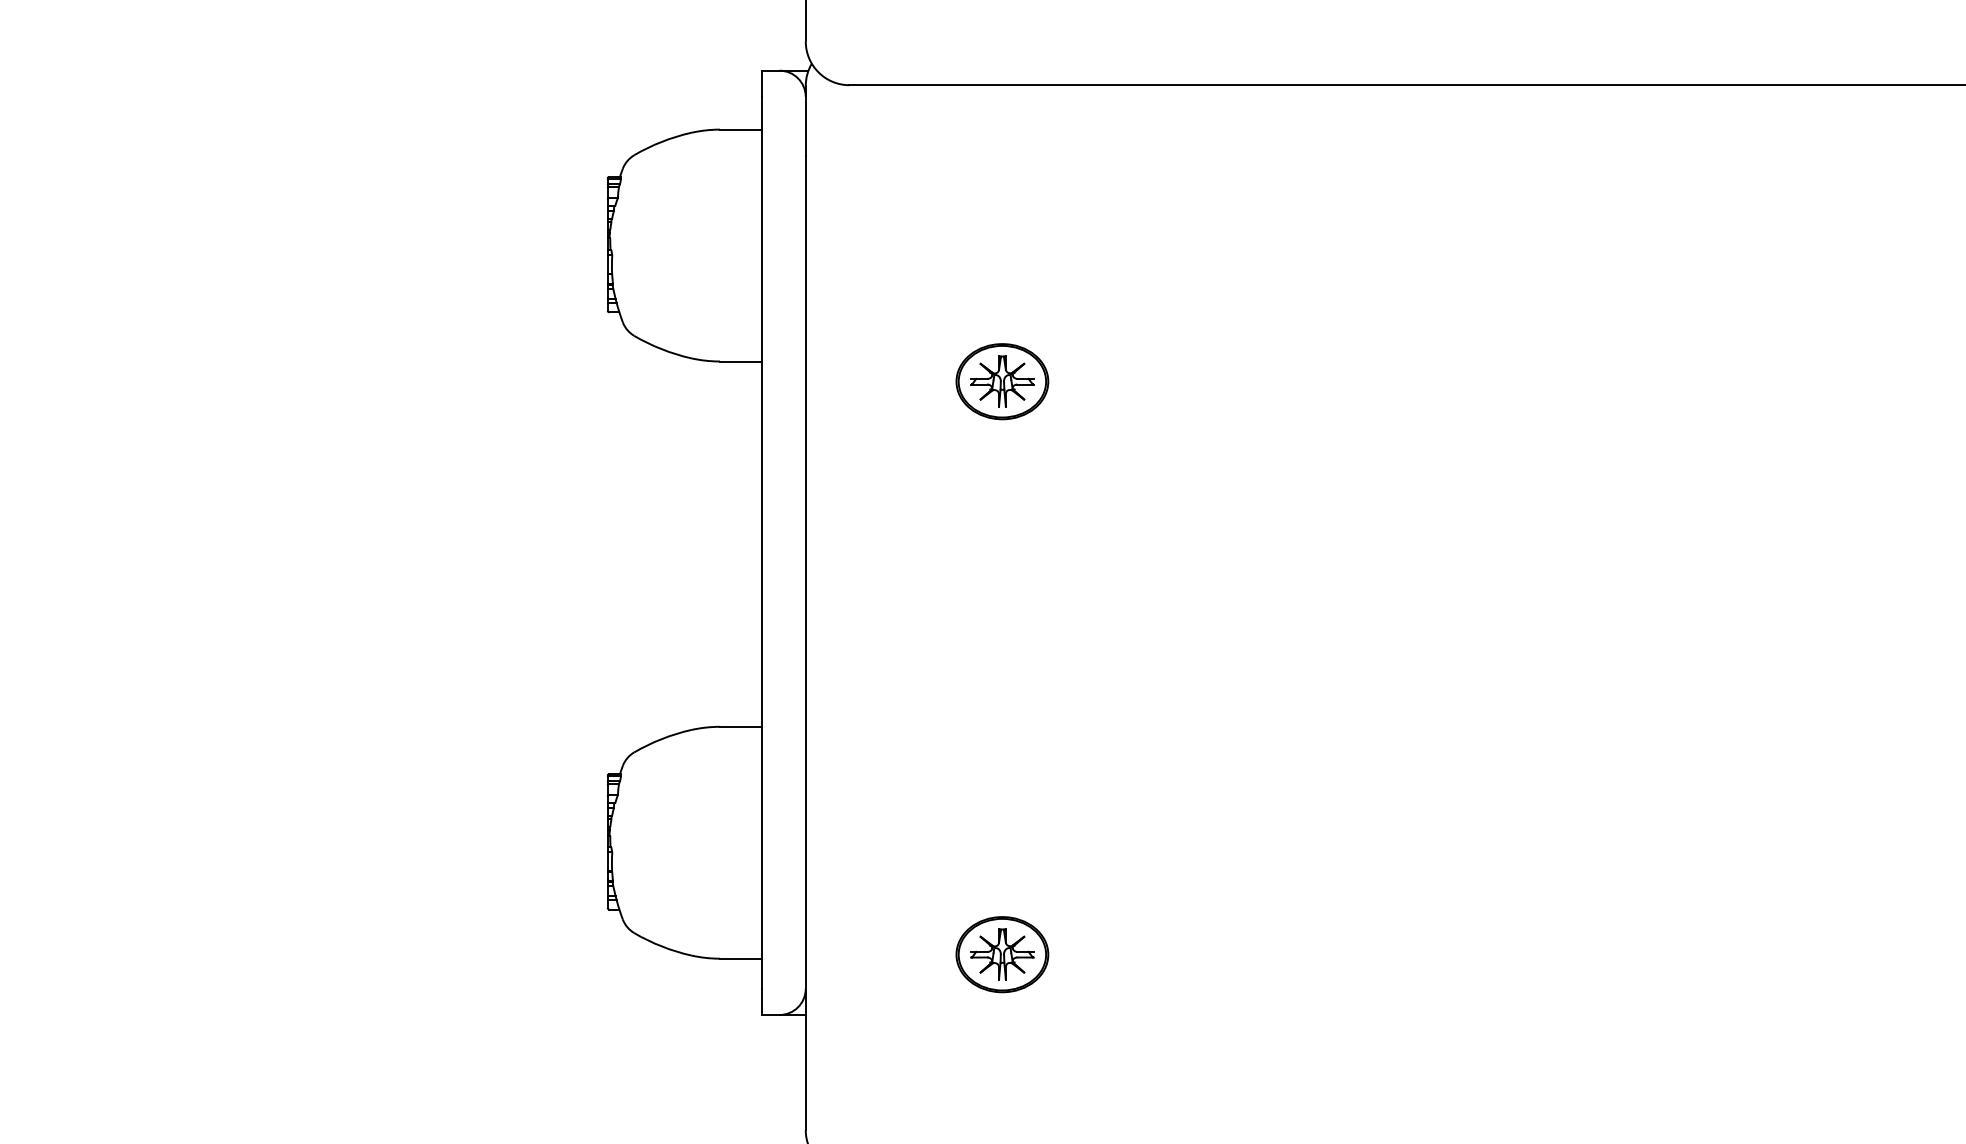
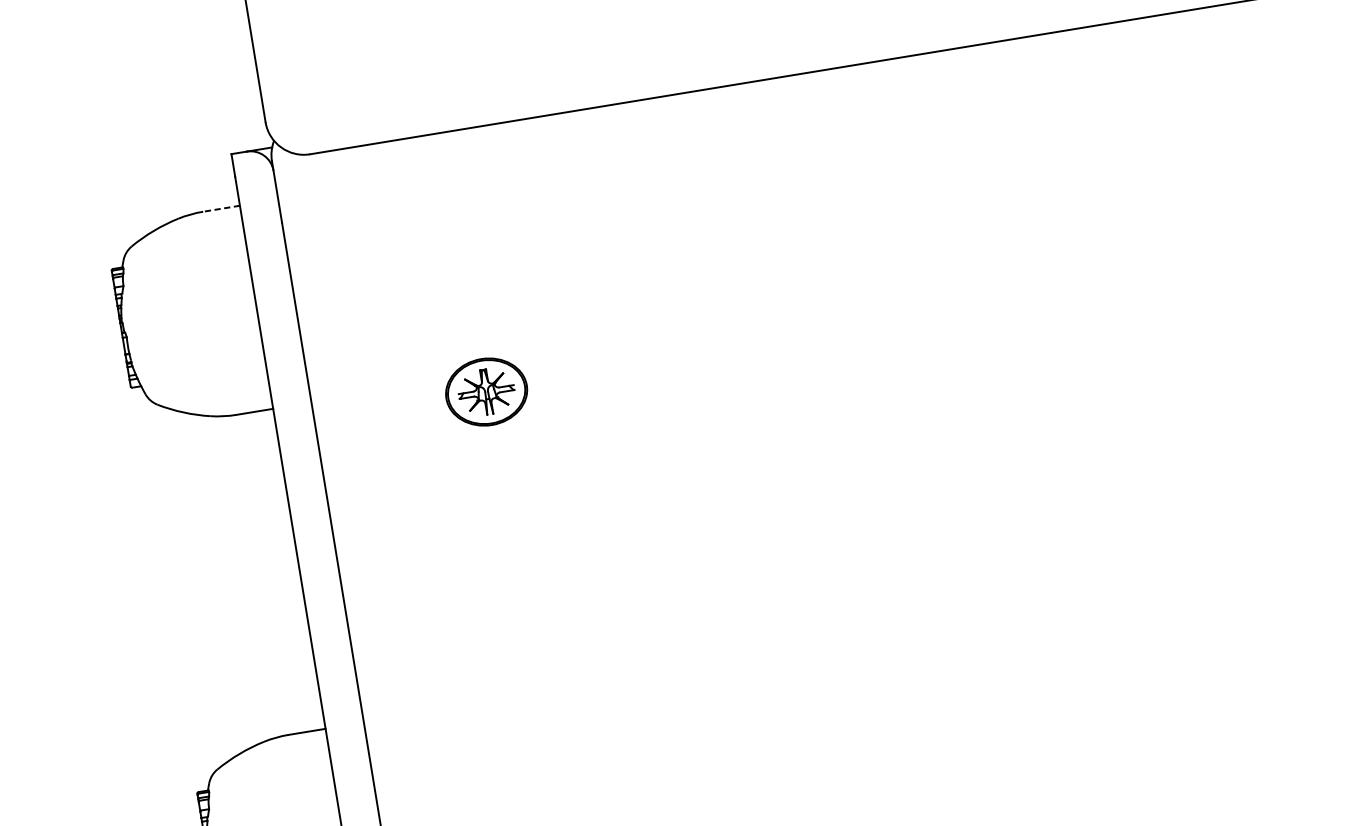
line: (741, 129) -> (221, 208), solid -> dashed

